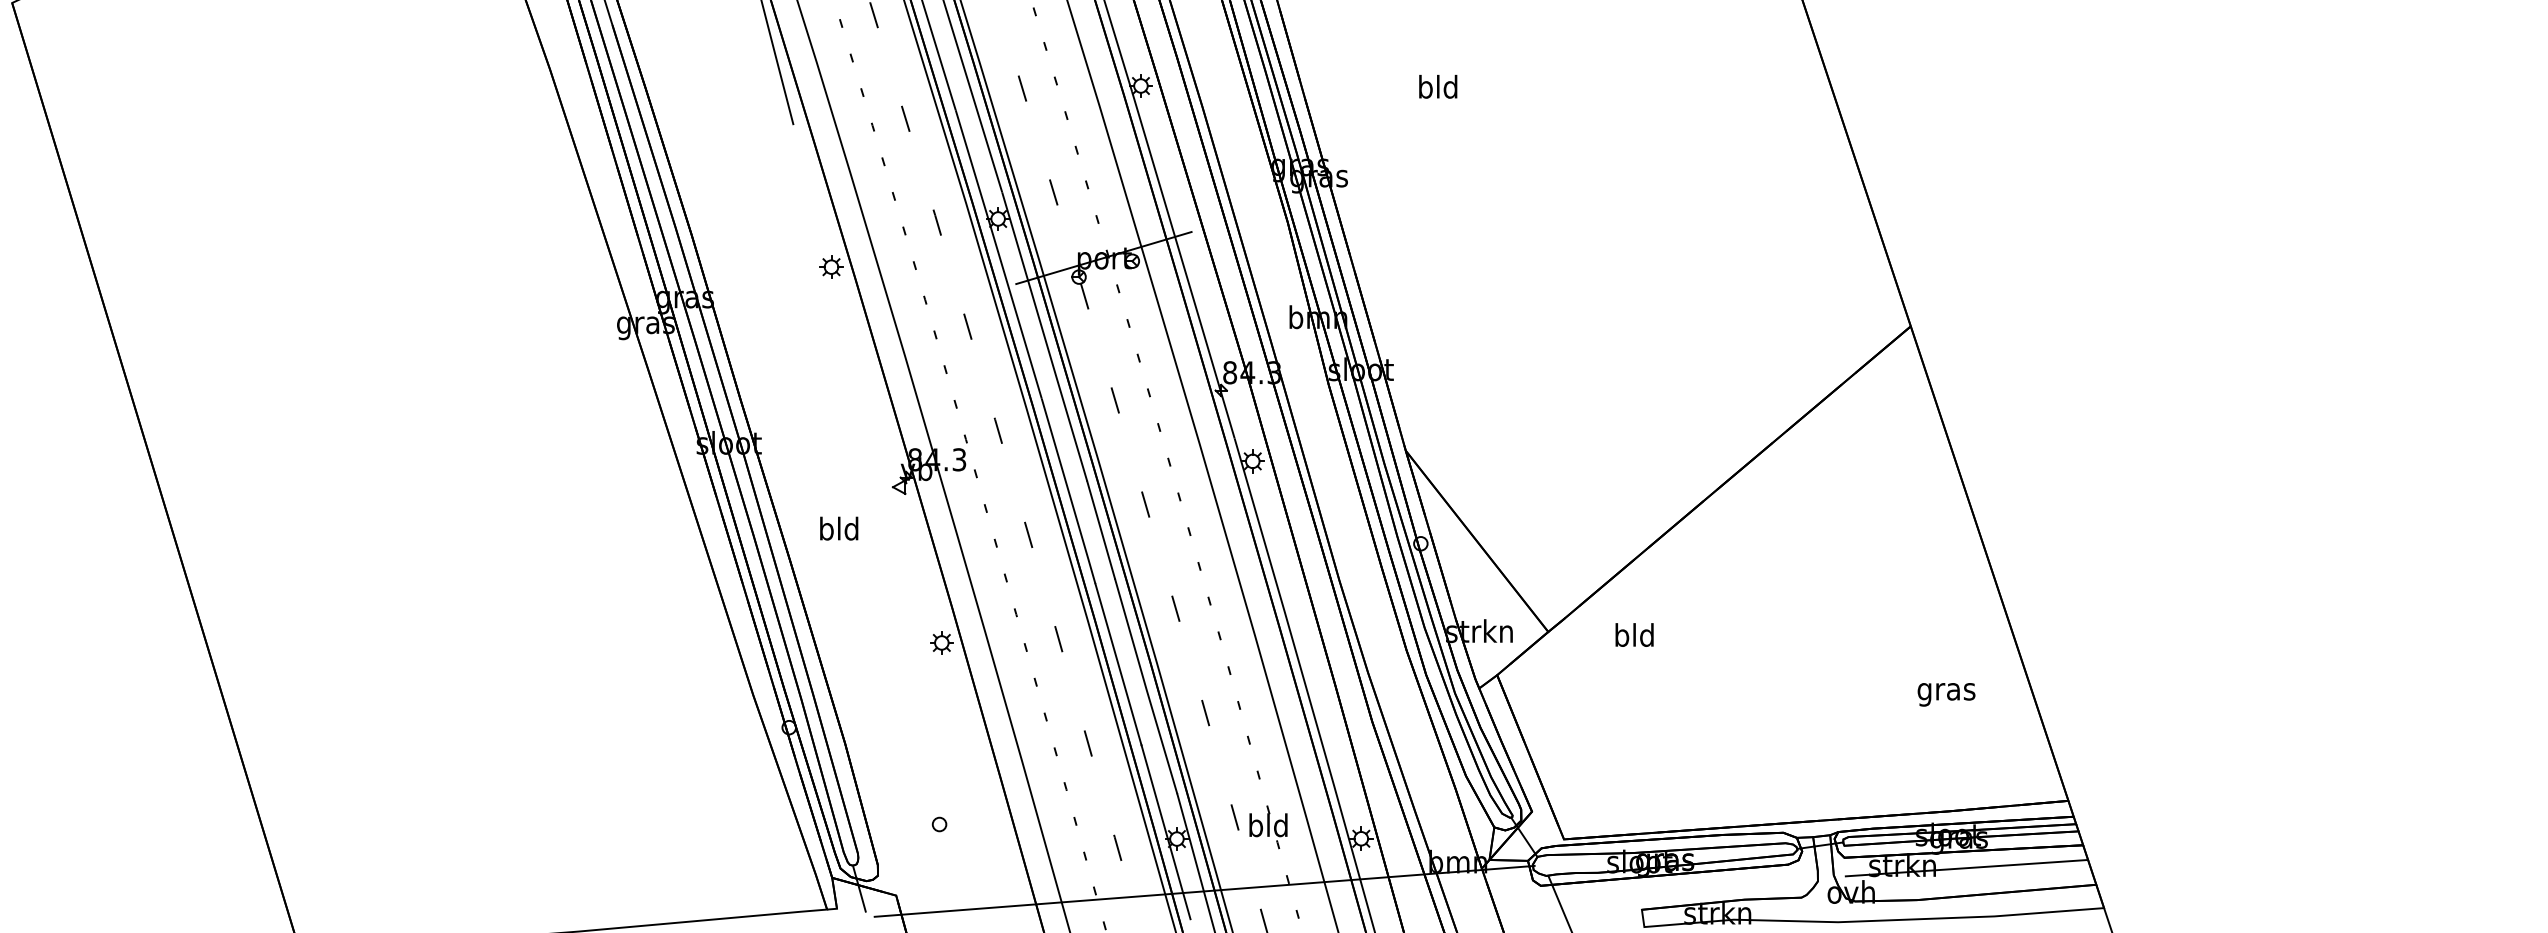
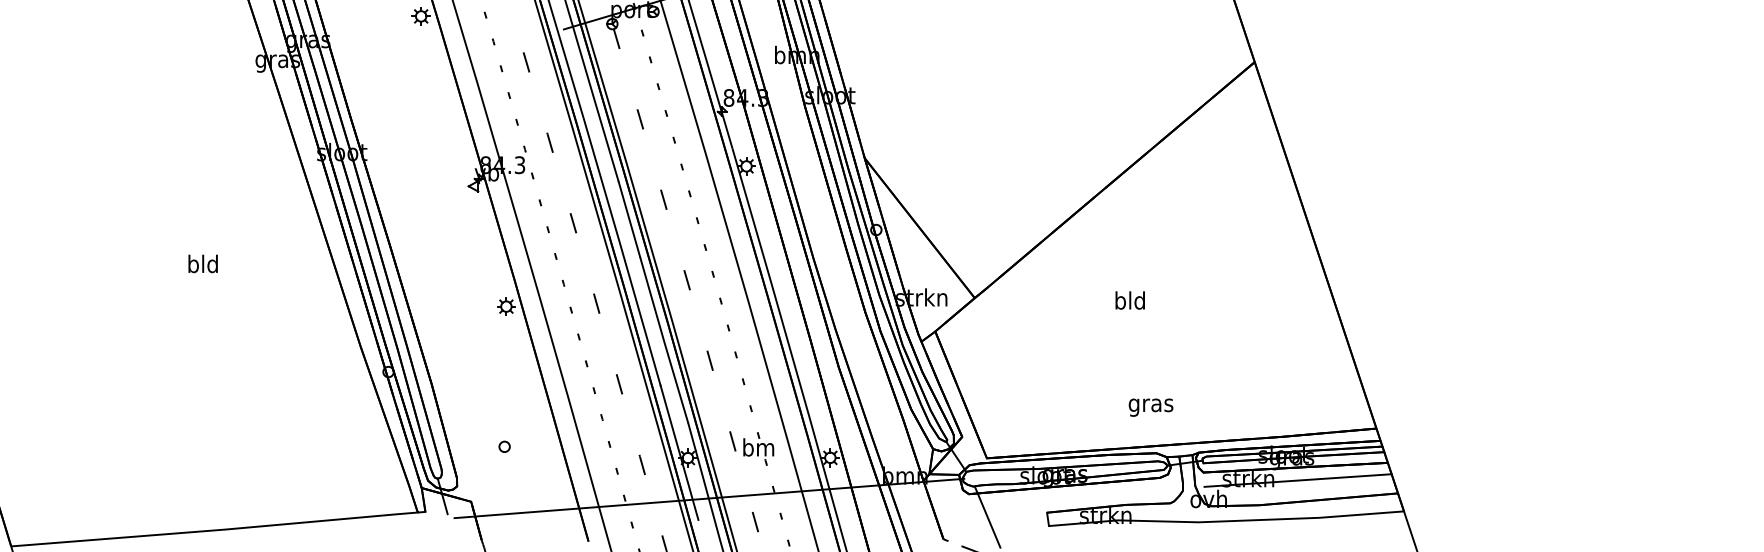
text: (839, 528) -> (203, 263), moved
text: (1634, 634) -> (1130, 300), moved
text: (1946, 694) -> (1151, 407), moved
text: (1268, 825) -> (758, 447), bld -> bm

